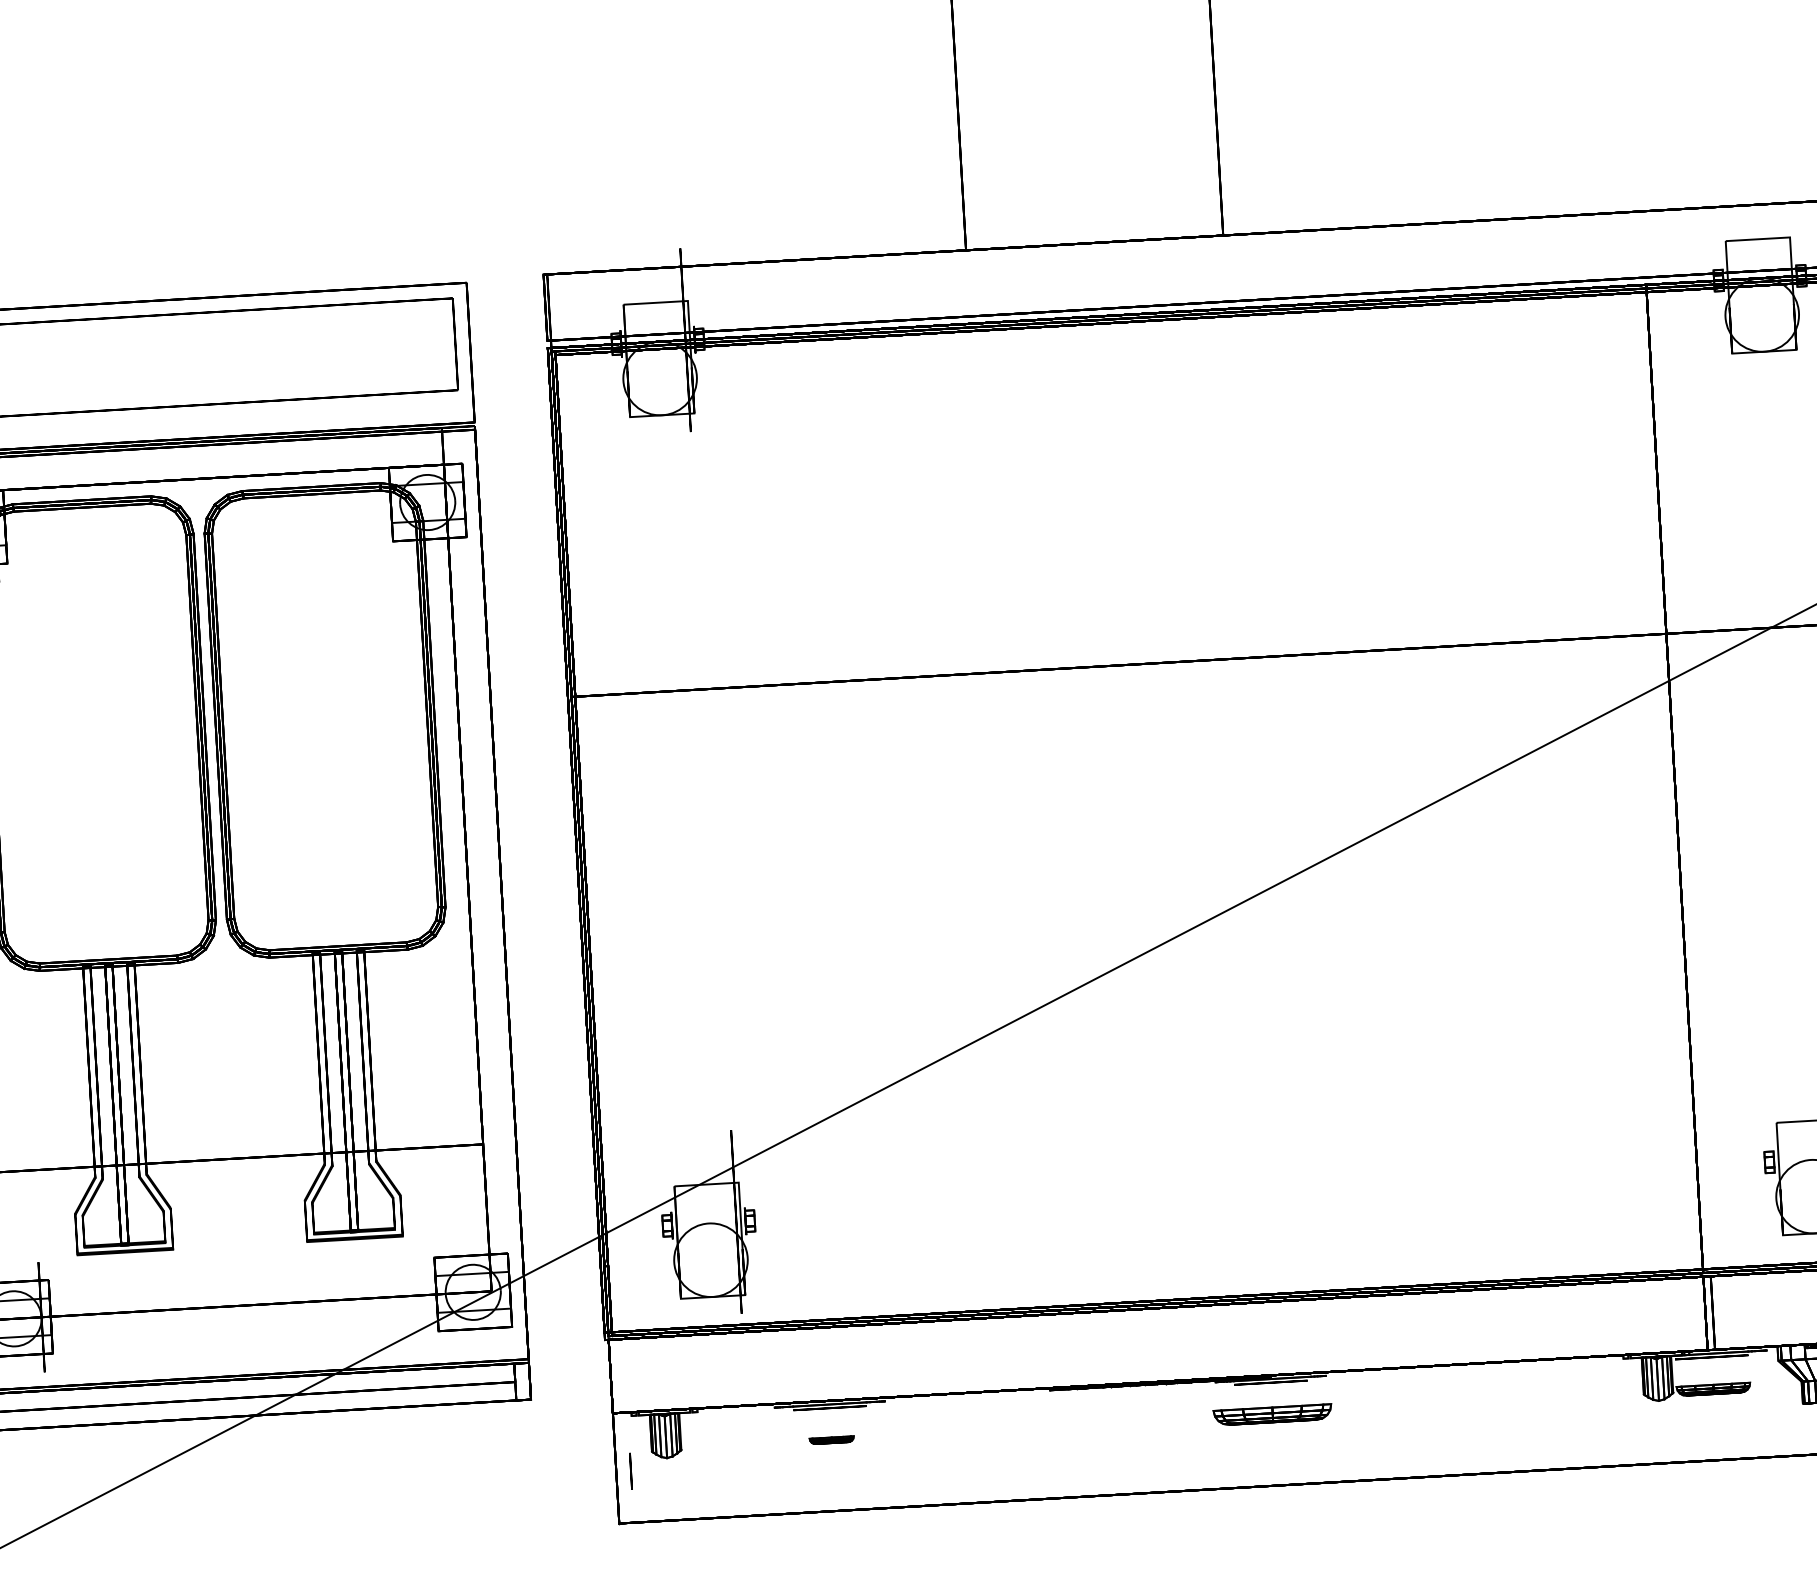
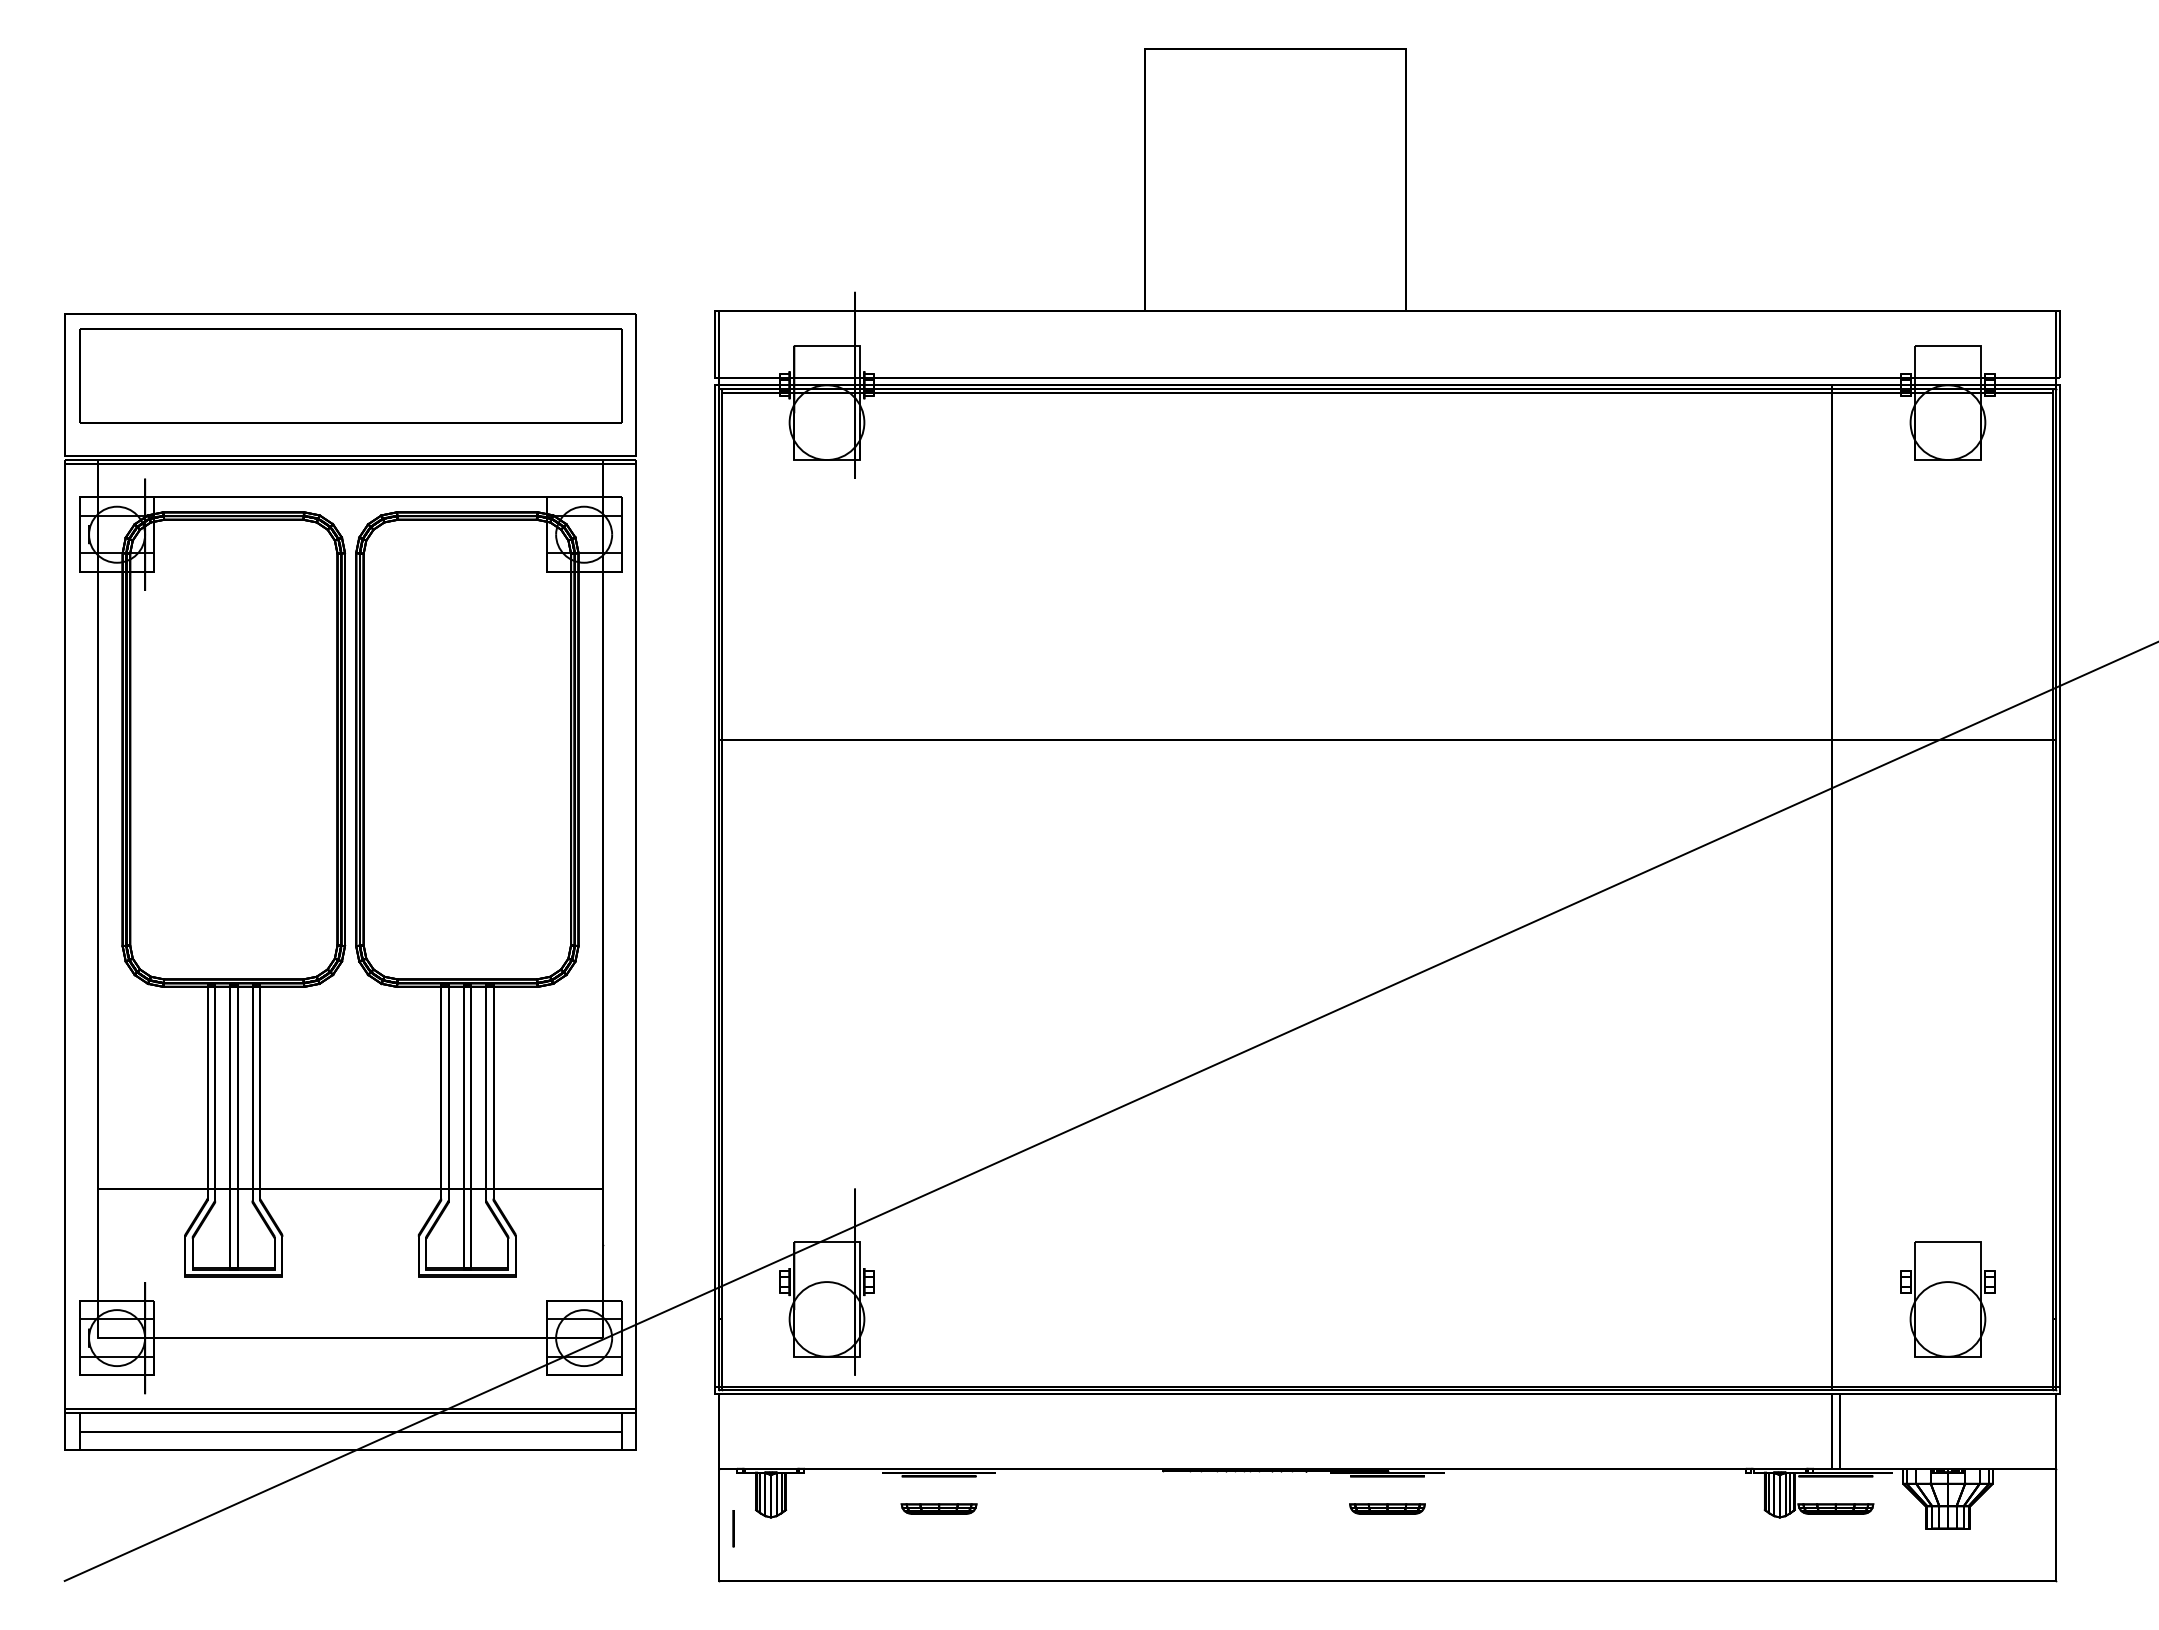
part: (1272, 1414) -> (1387, 1508), size x0.62
part: (831, 1439) -> (938, 1508), size x1.67

